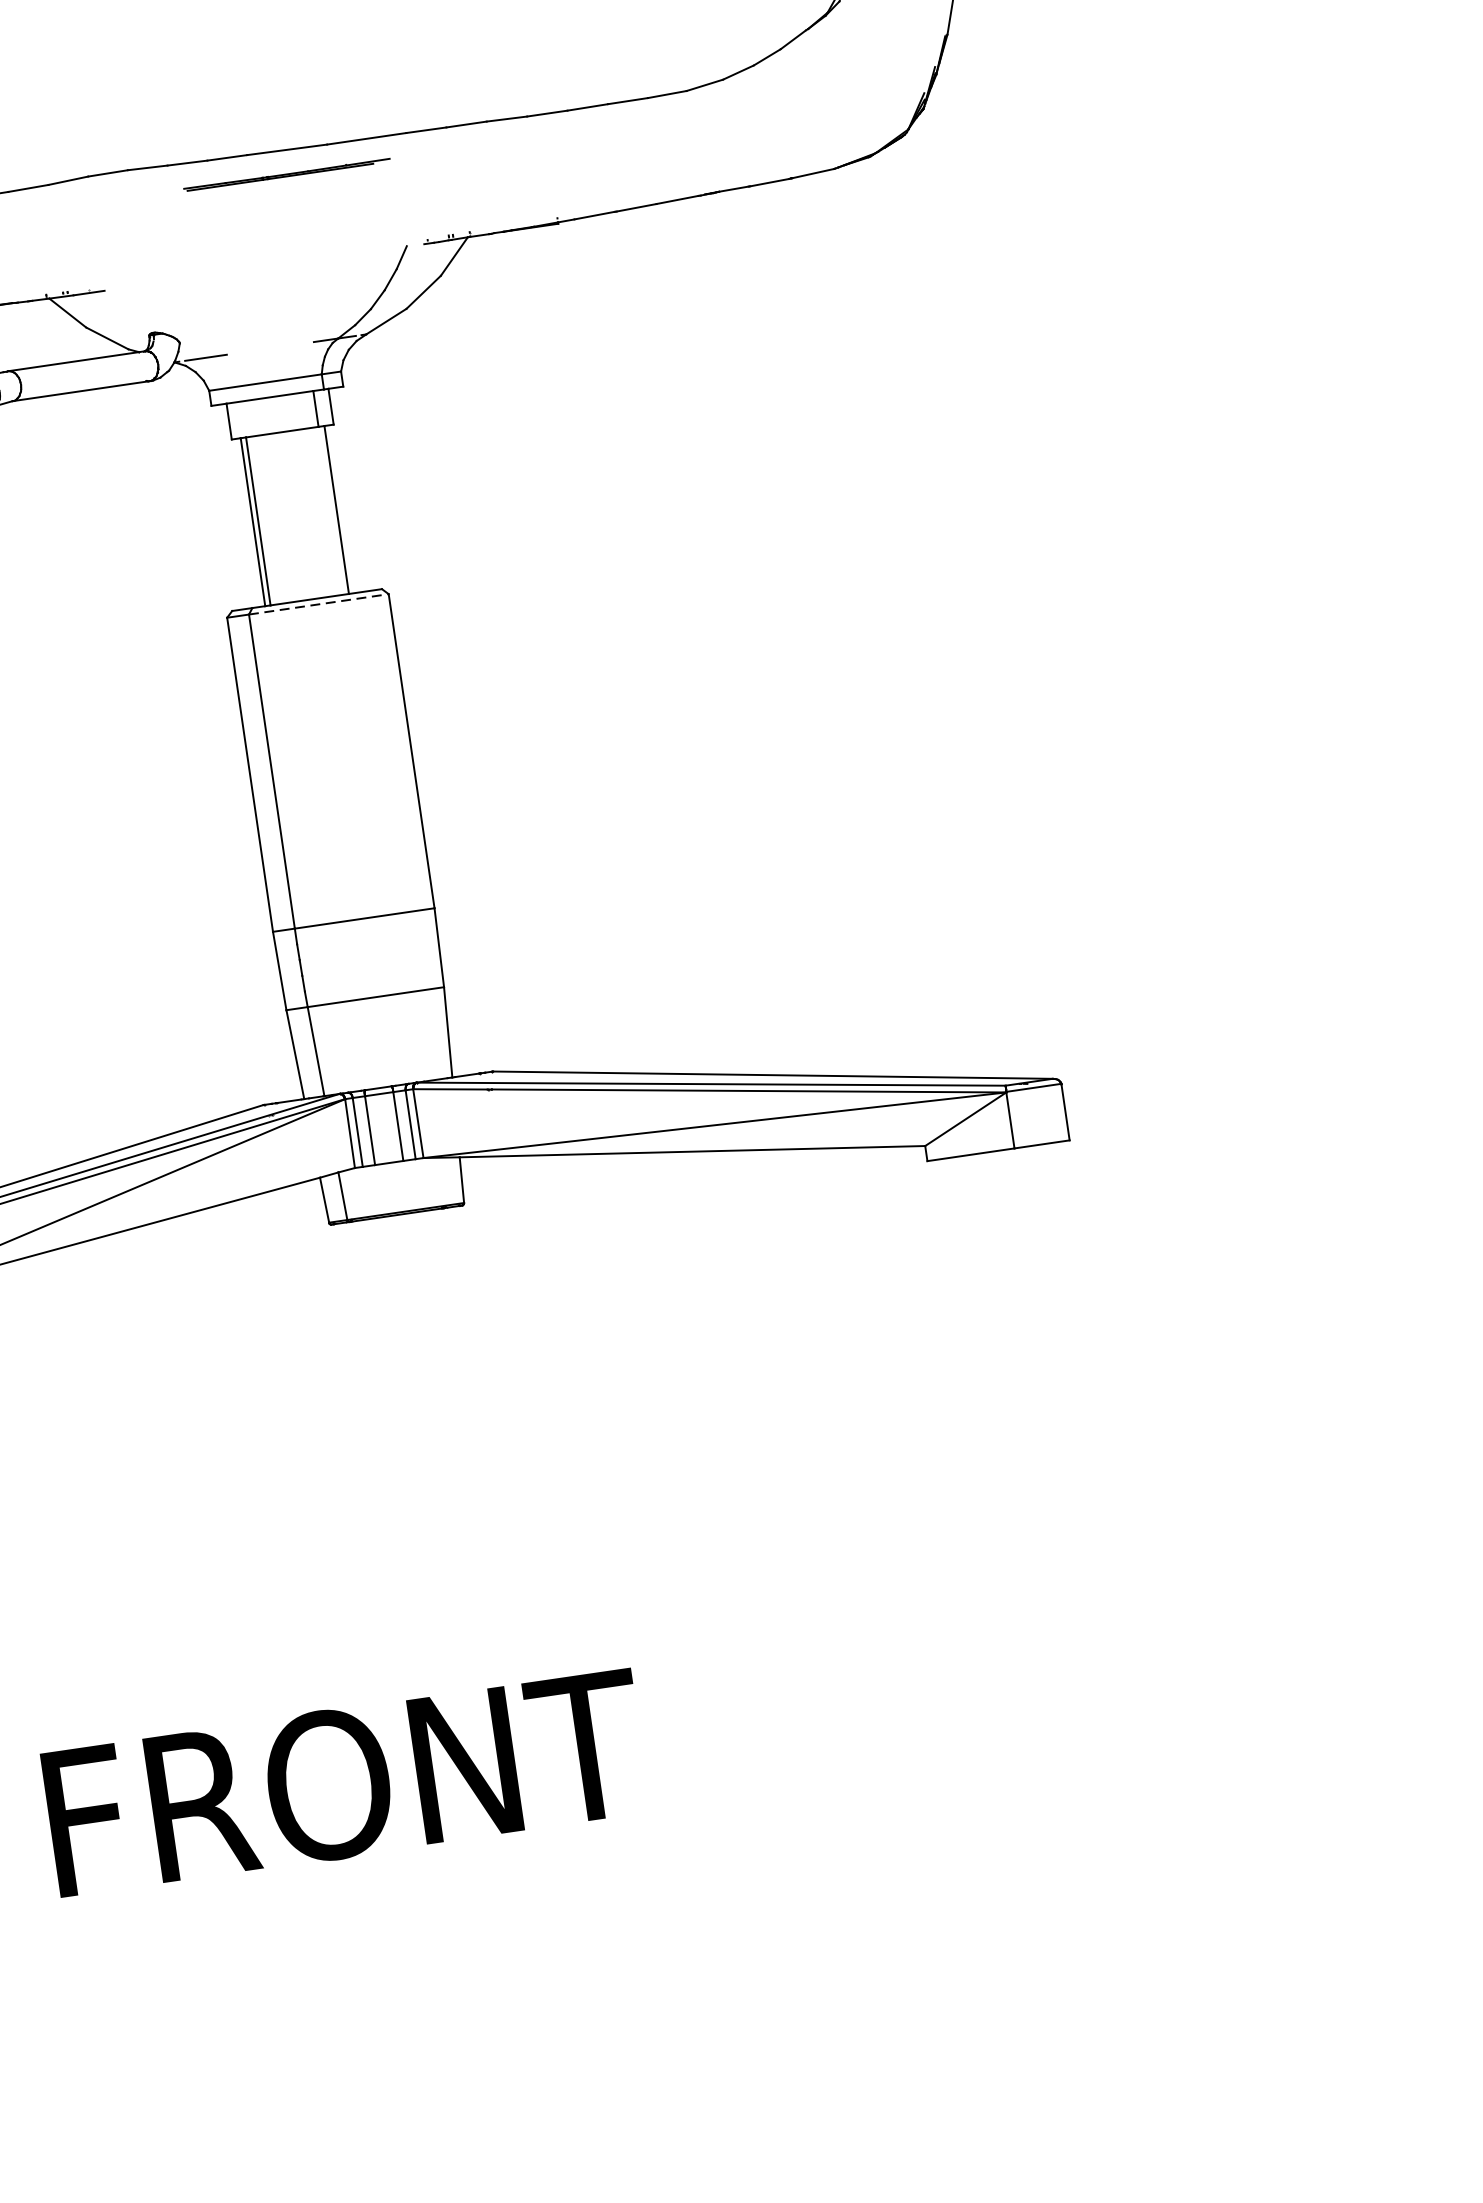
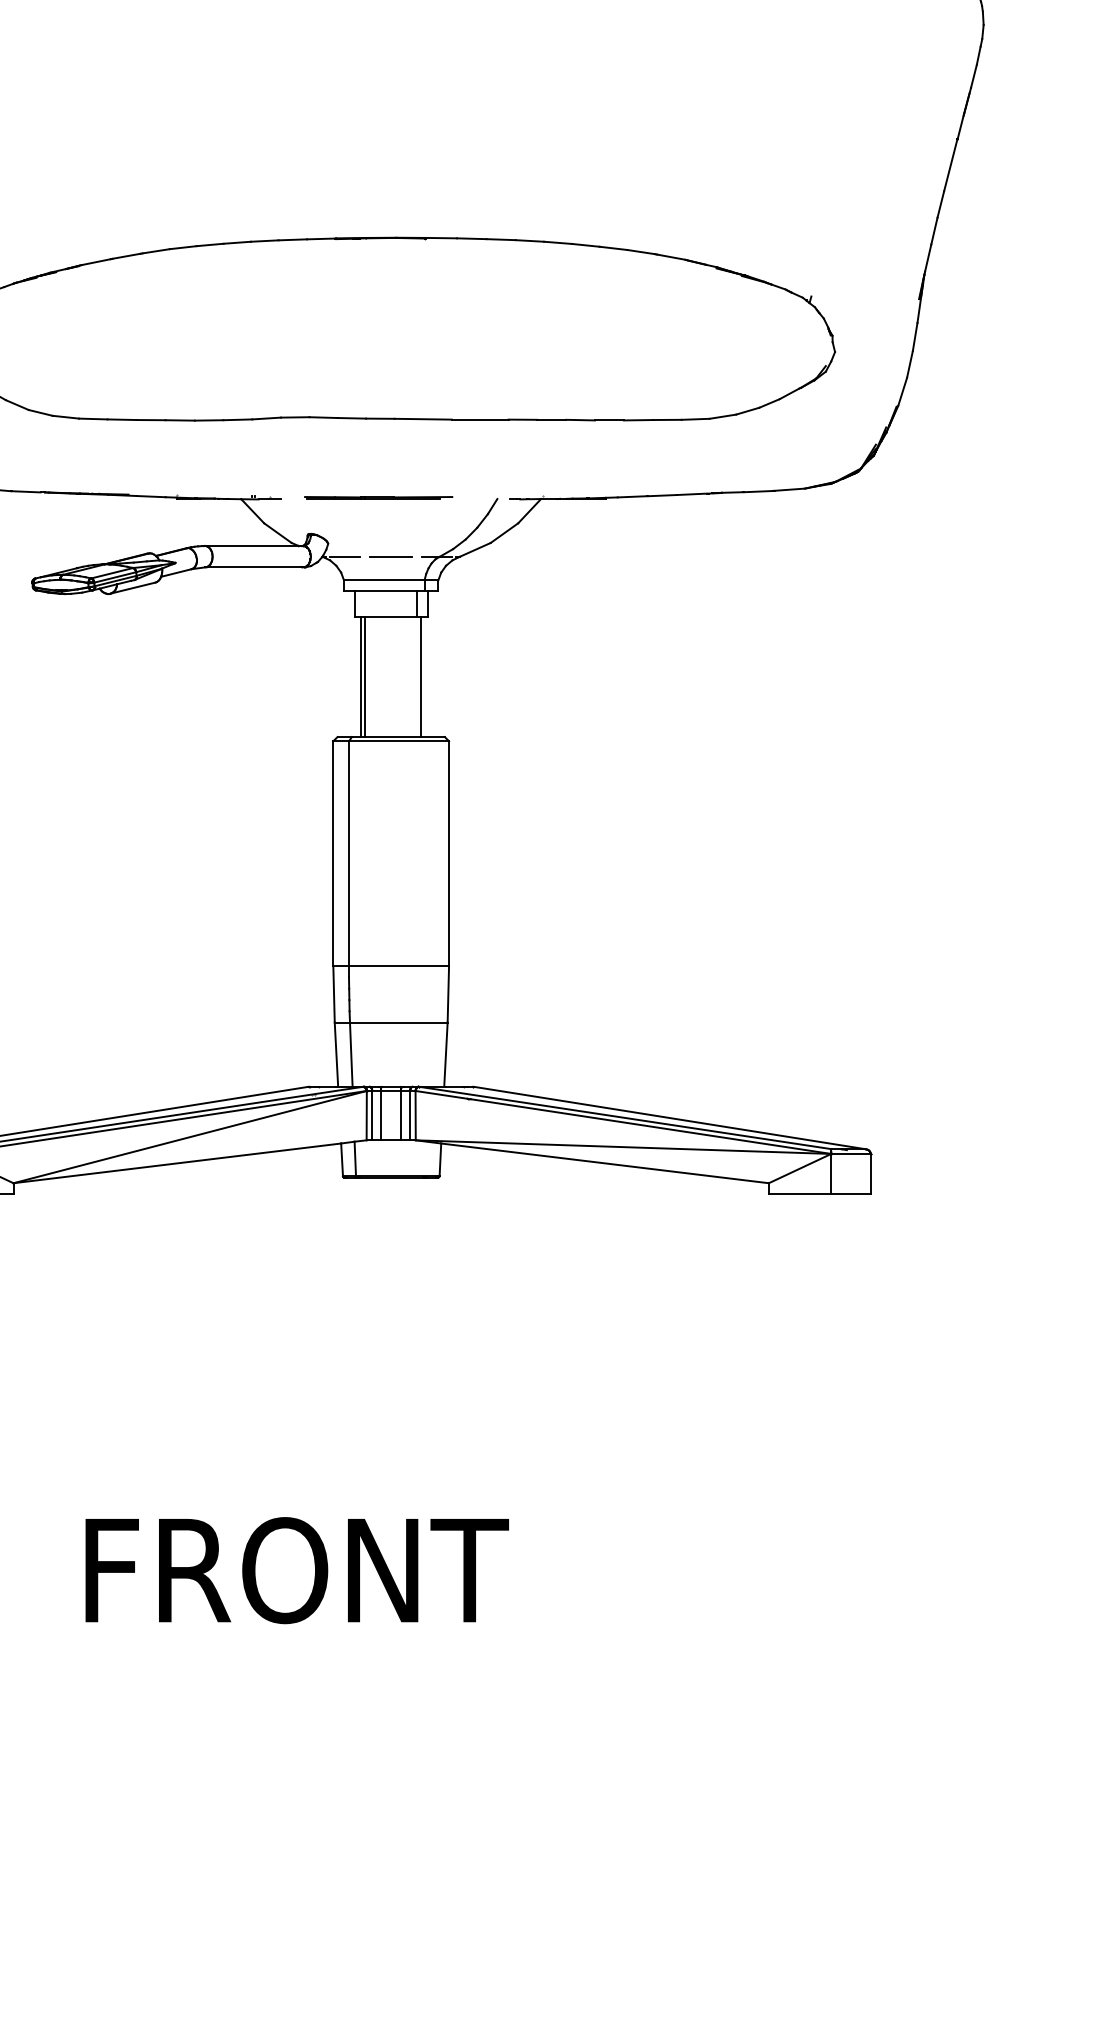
line: (286, 174) -> (378, 497), moved
line: (270, 347) -> (391, 556), added
line: (319, 604) -> (399, 741), dashed -> solid

